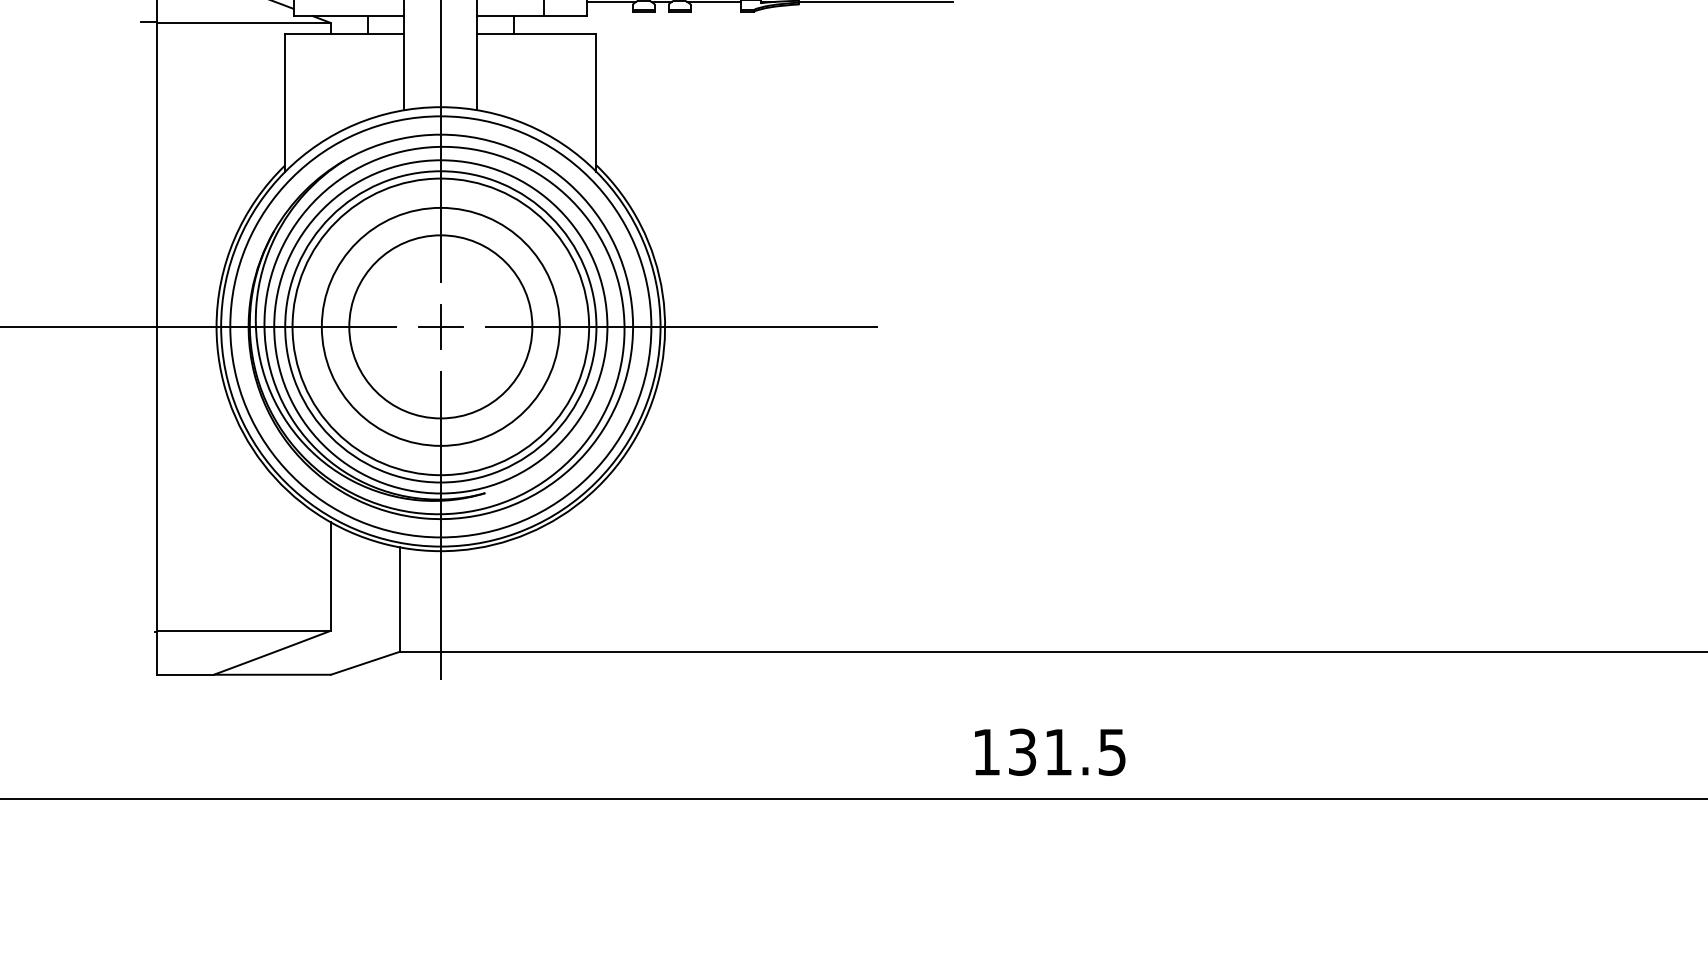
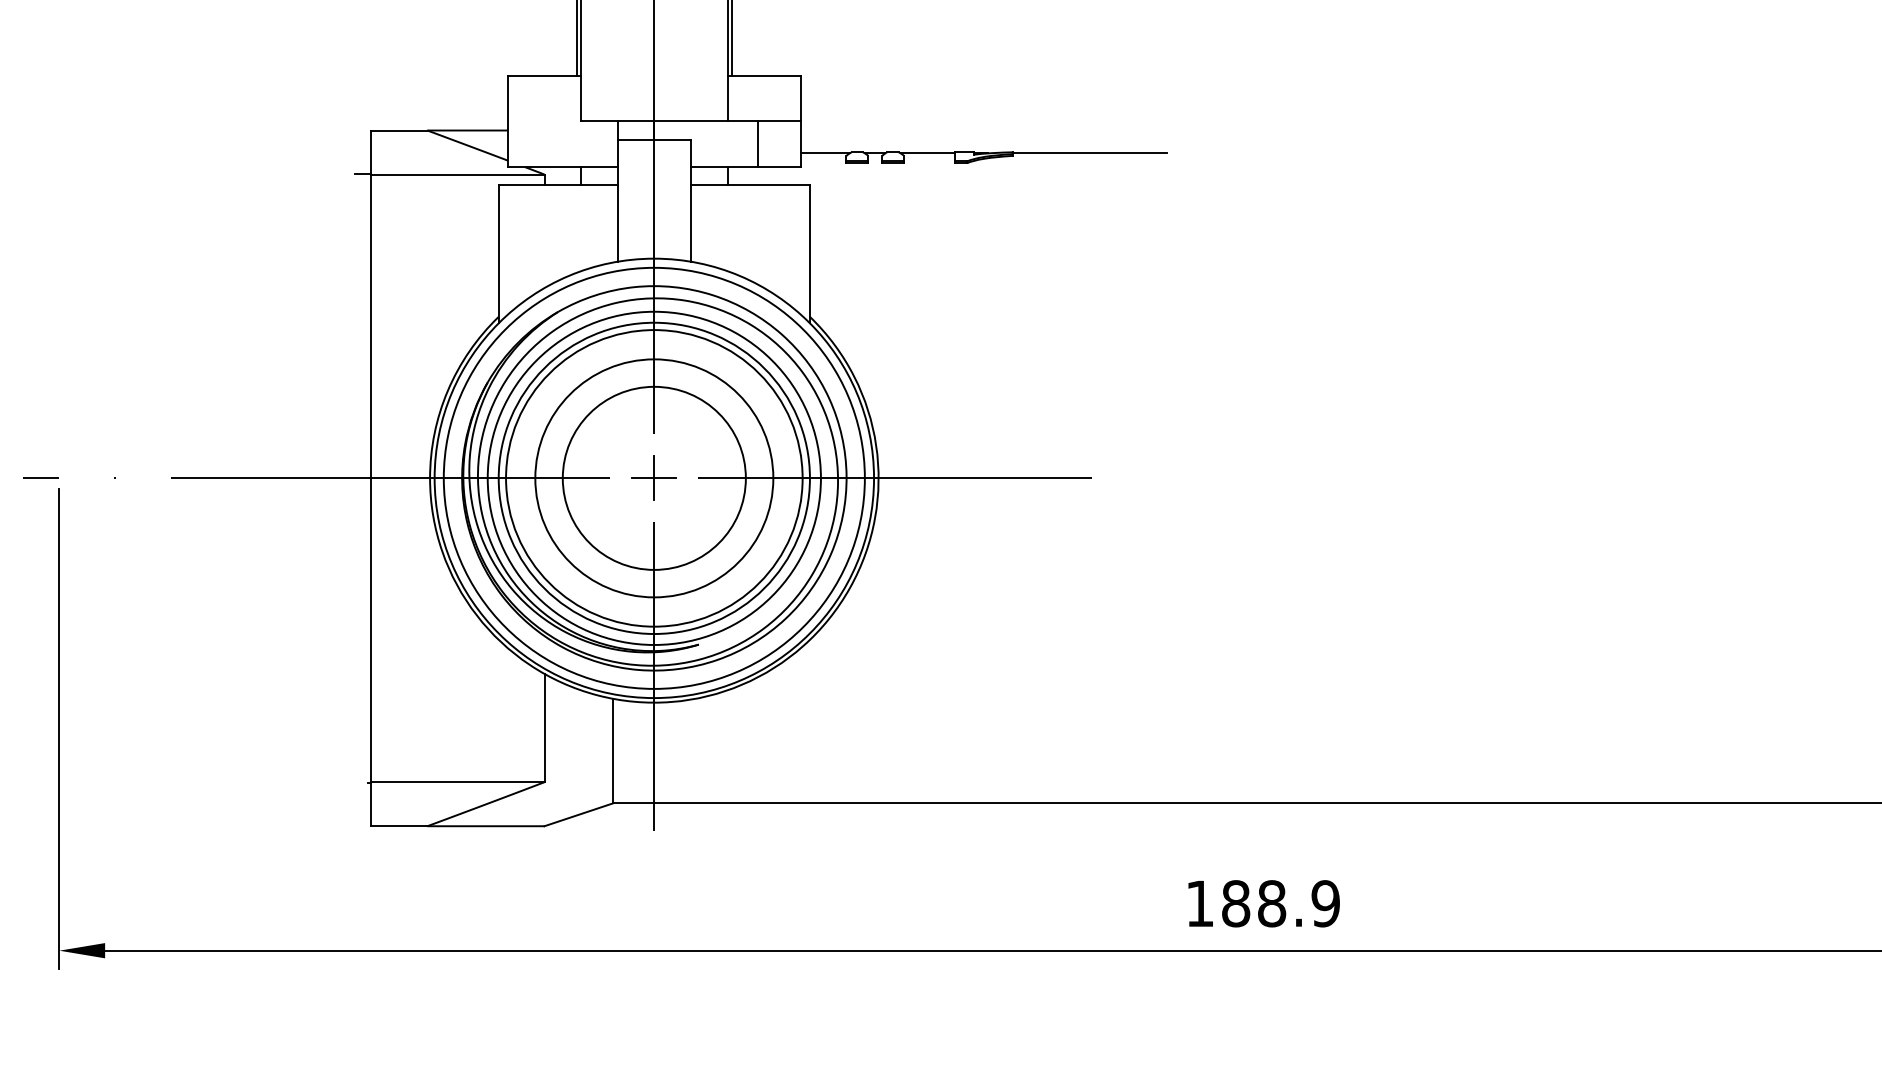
text: (1067, 752) -> (1280, 903), 131.5 -> 188.9

